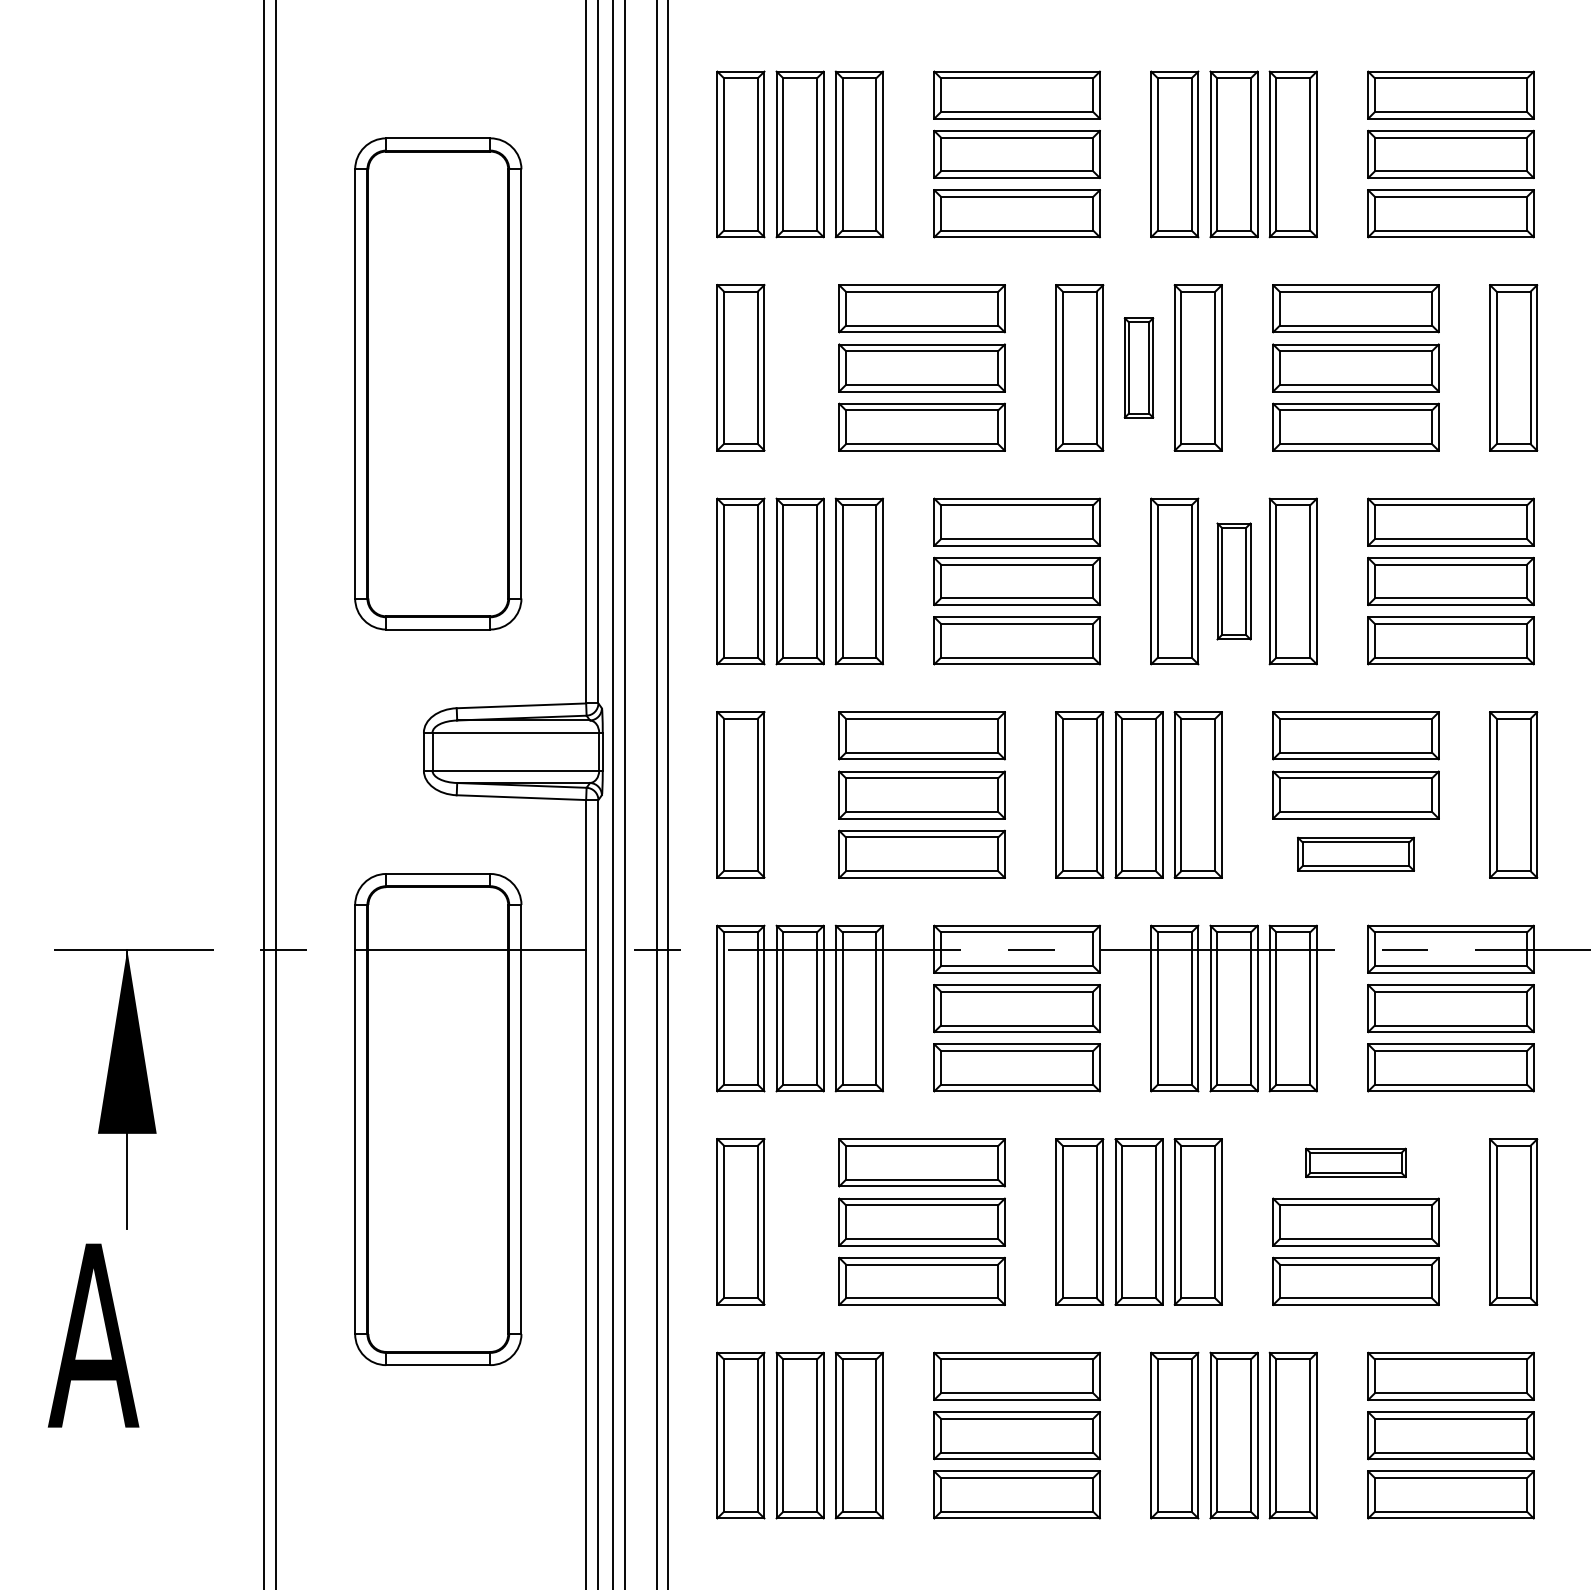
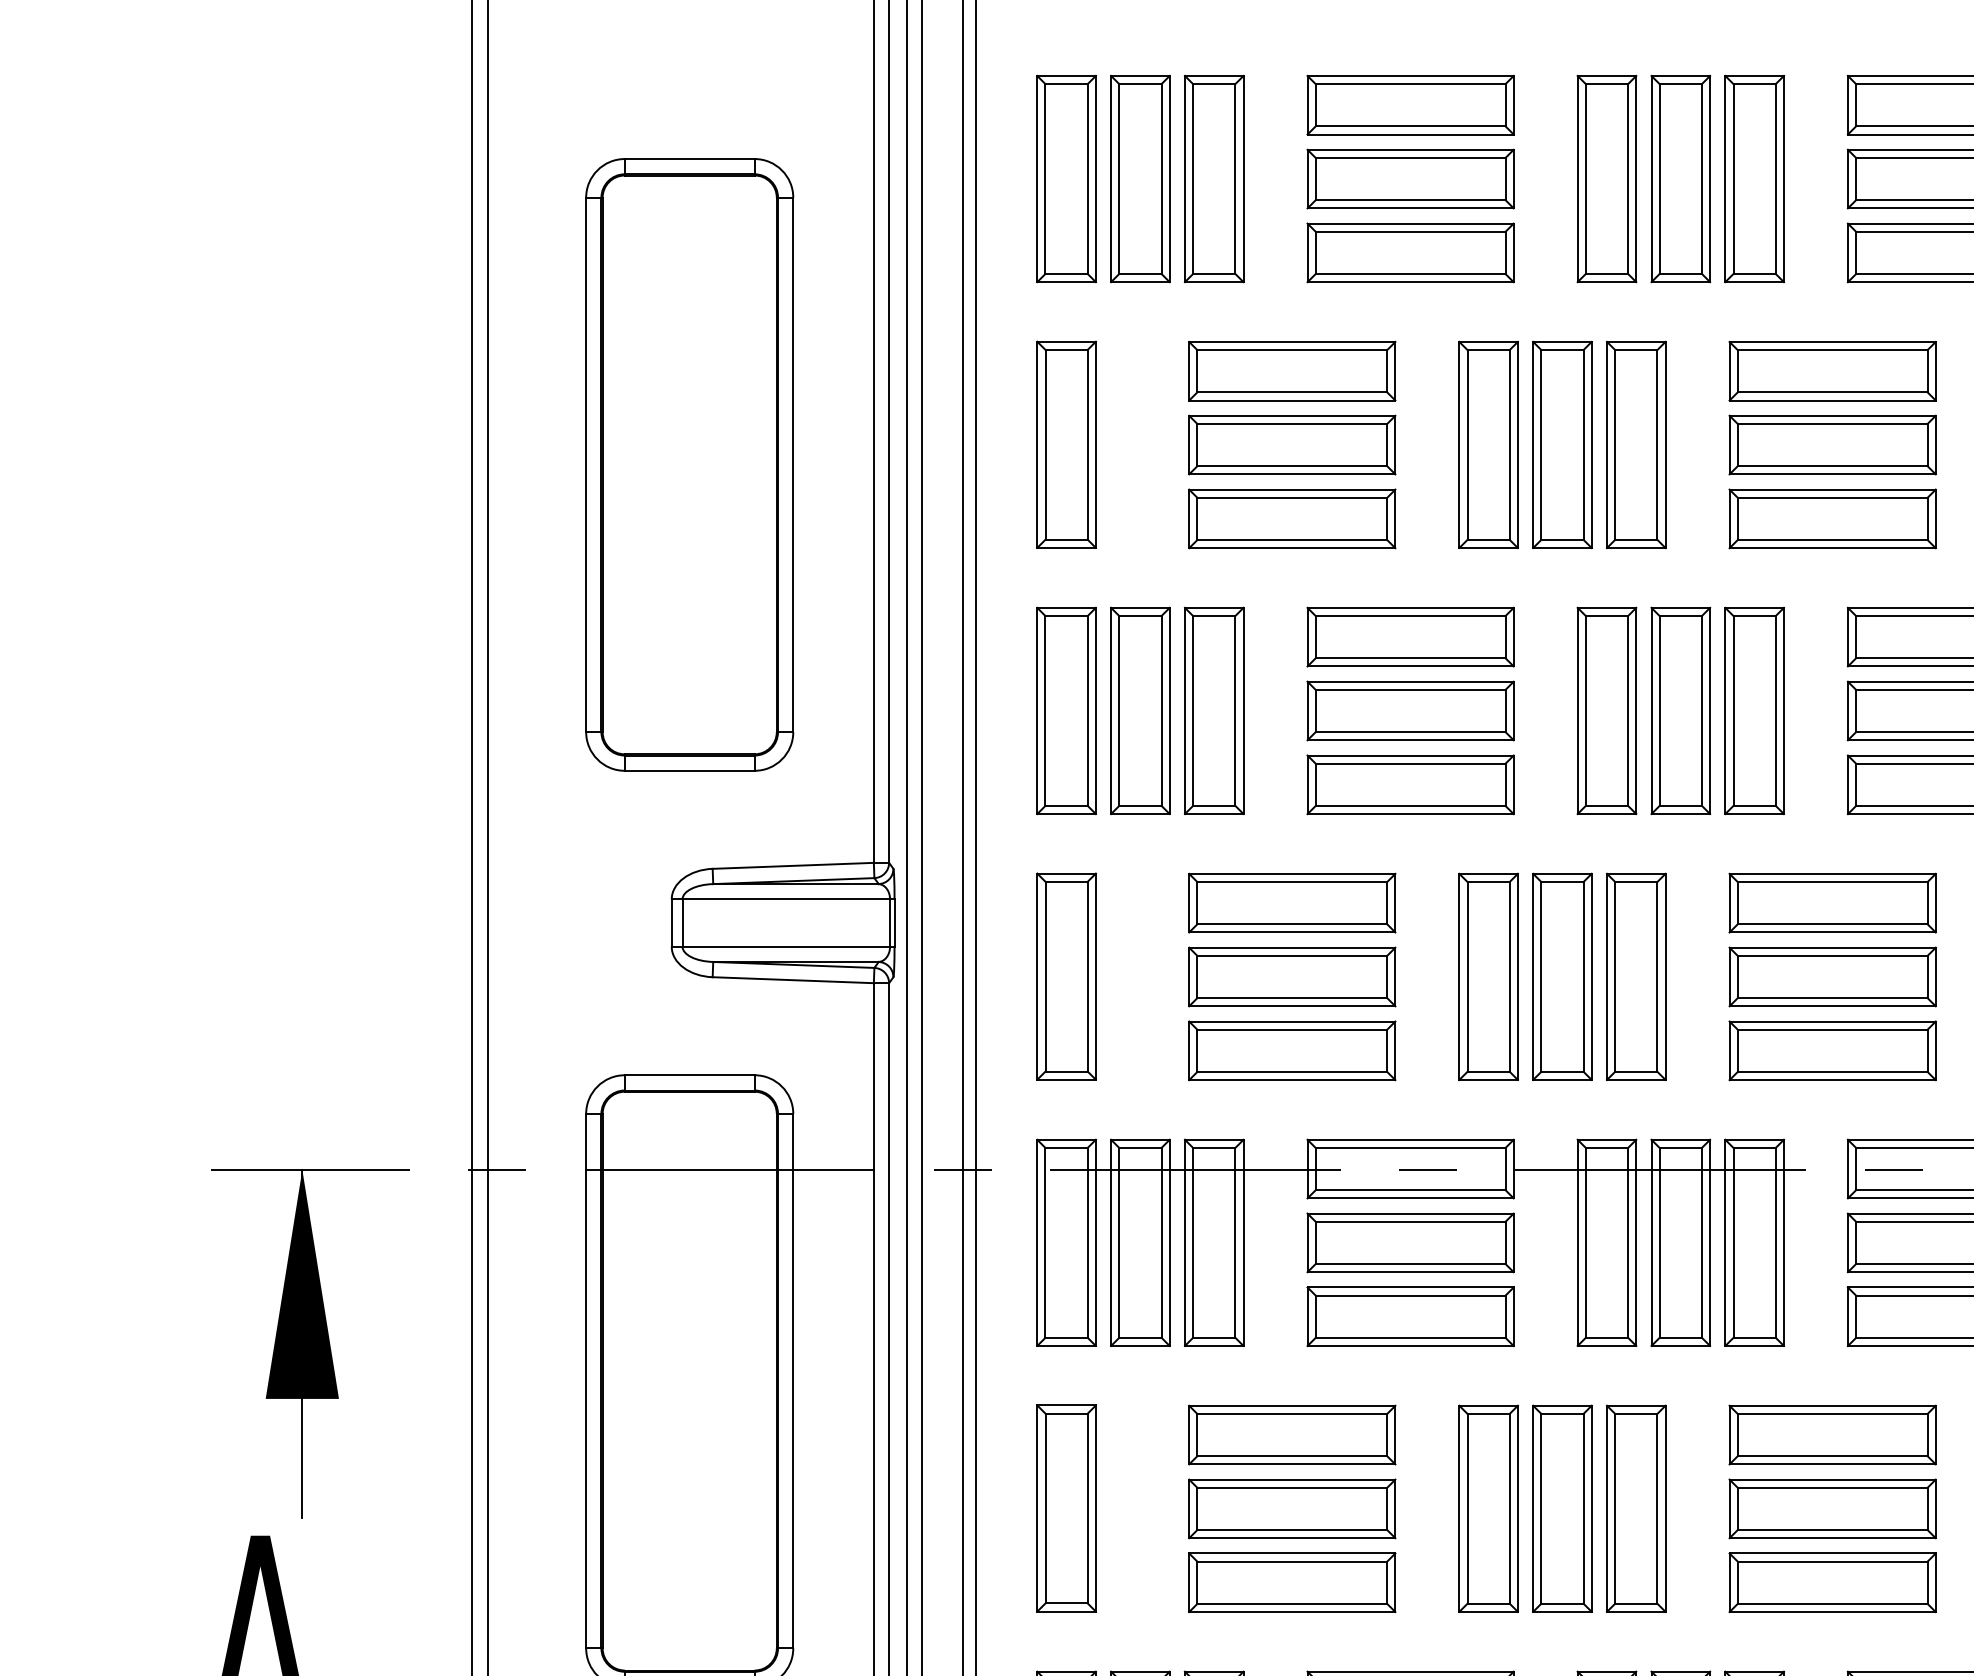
part: (1138, 367) -> (1561, 444), size x1.67
part: (1233, 581) -> (1680, 710), size x1.43
part: (1355, 853) -> (1832, 1049), size x1.43
part: (1355, 1162) -> (1832, 1434), size x1.67

